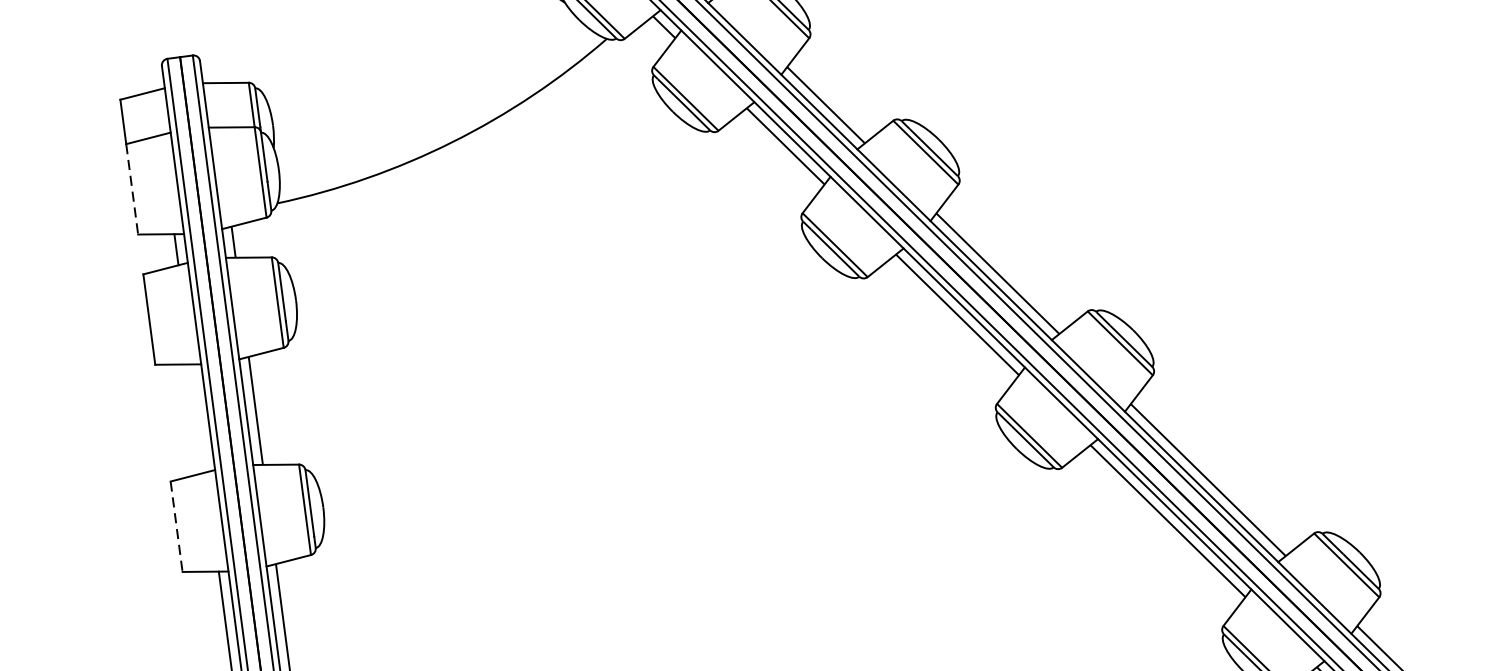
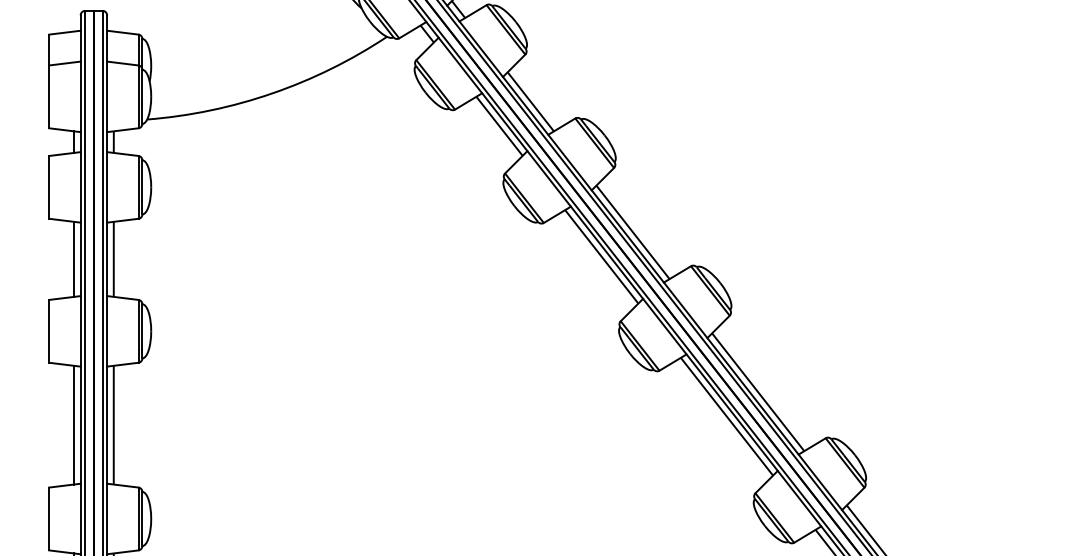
line: (132, 190) -> (49, 97), dashed -> solid
line: (199, 417) -> (74, 258), added
line: (176, 526) -> (49, 331), dashed -> solid

